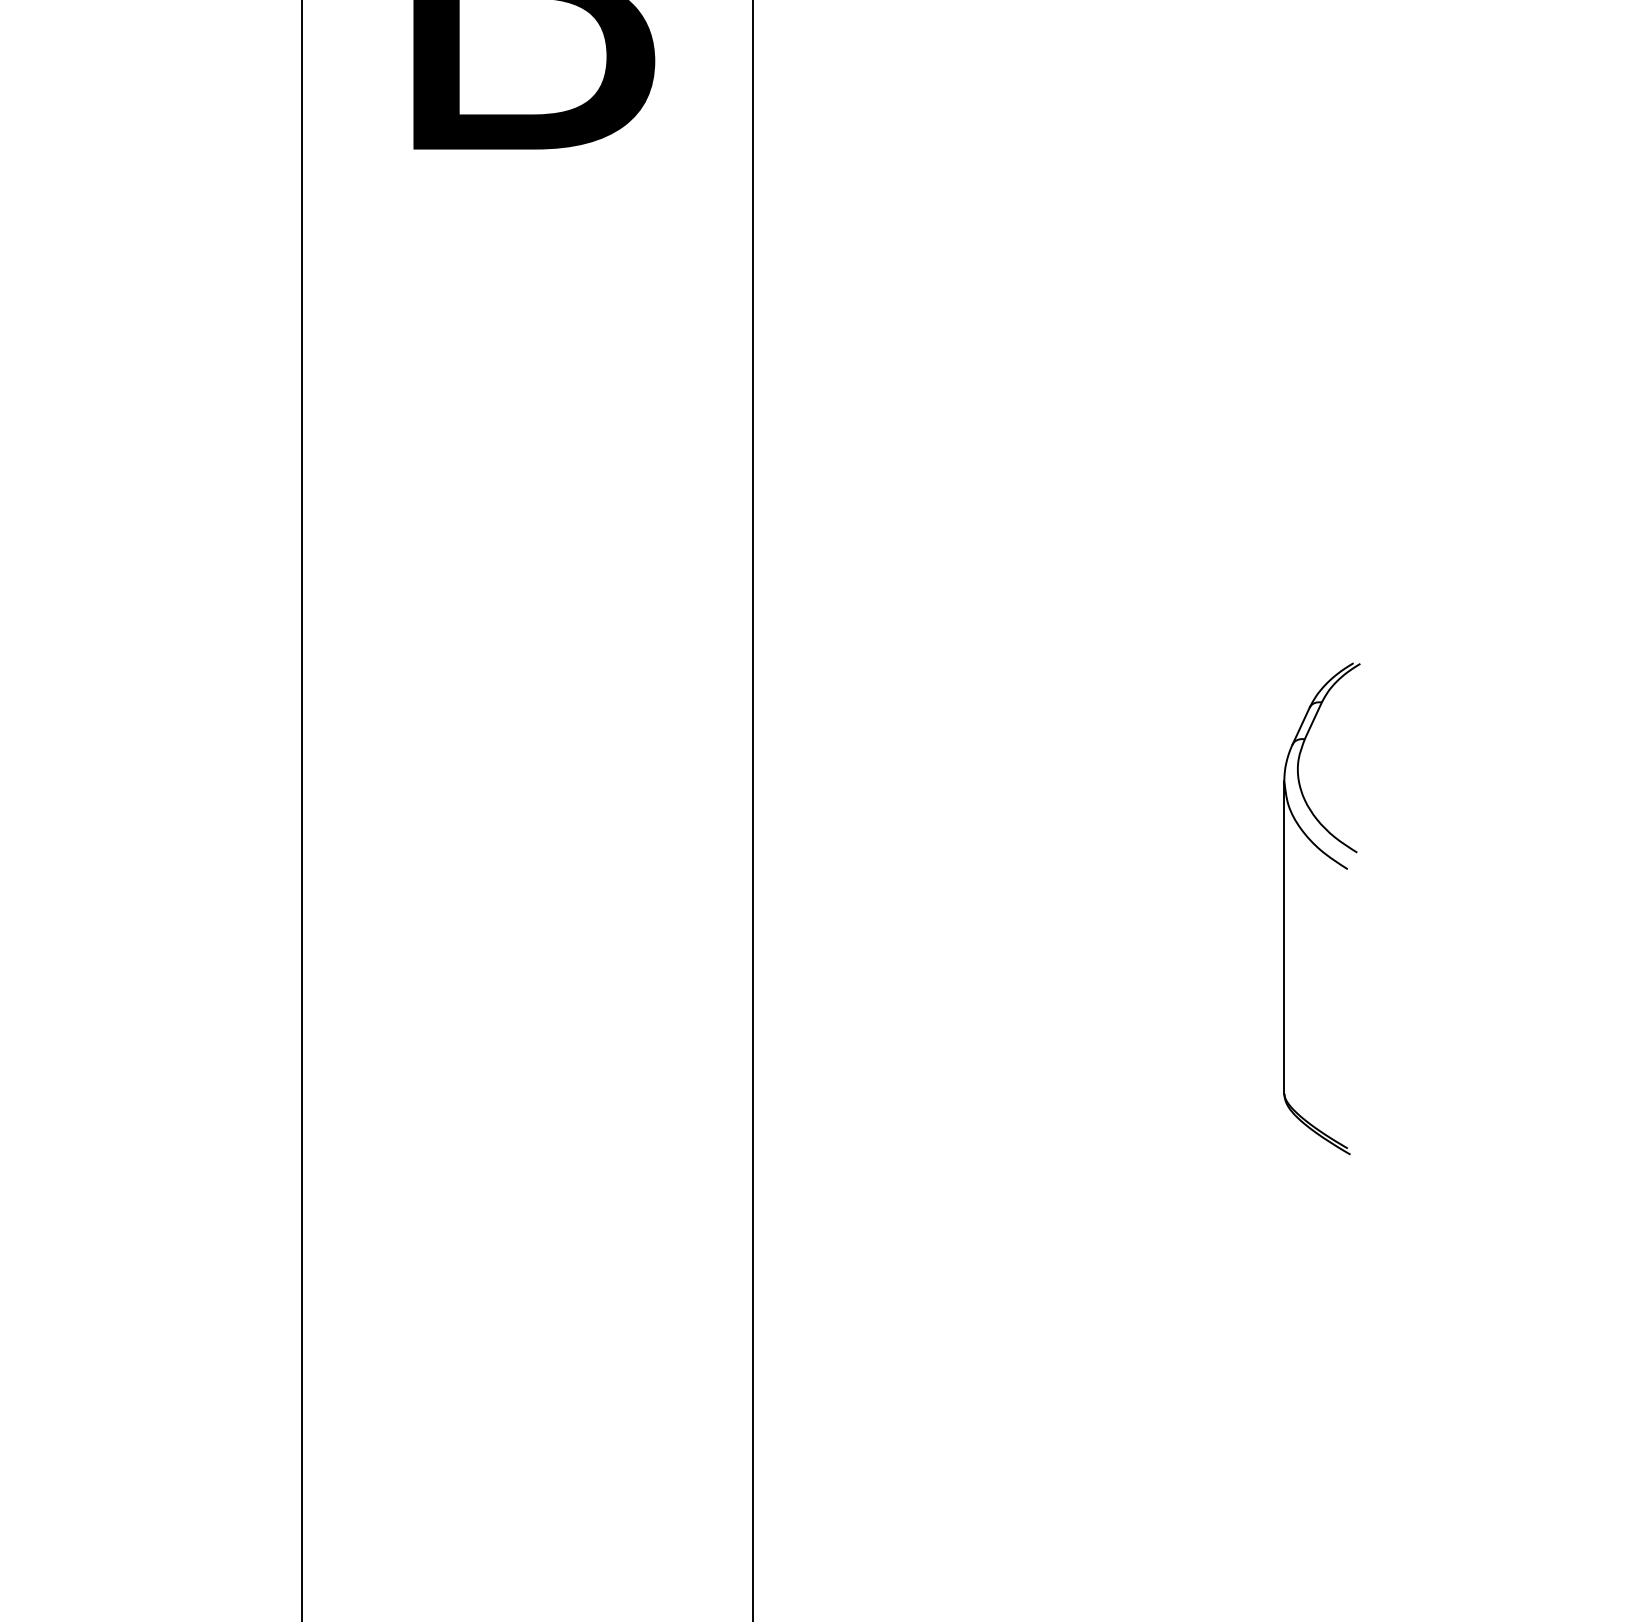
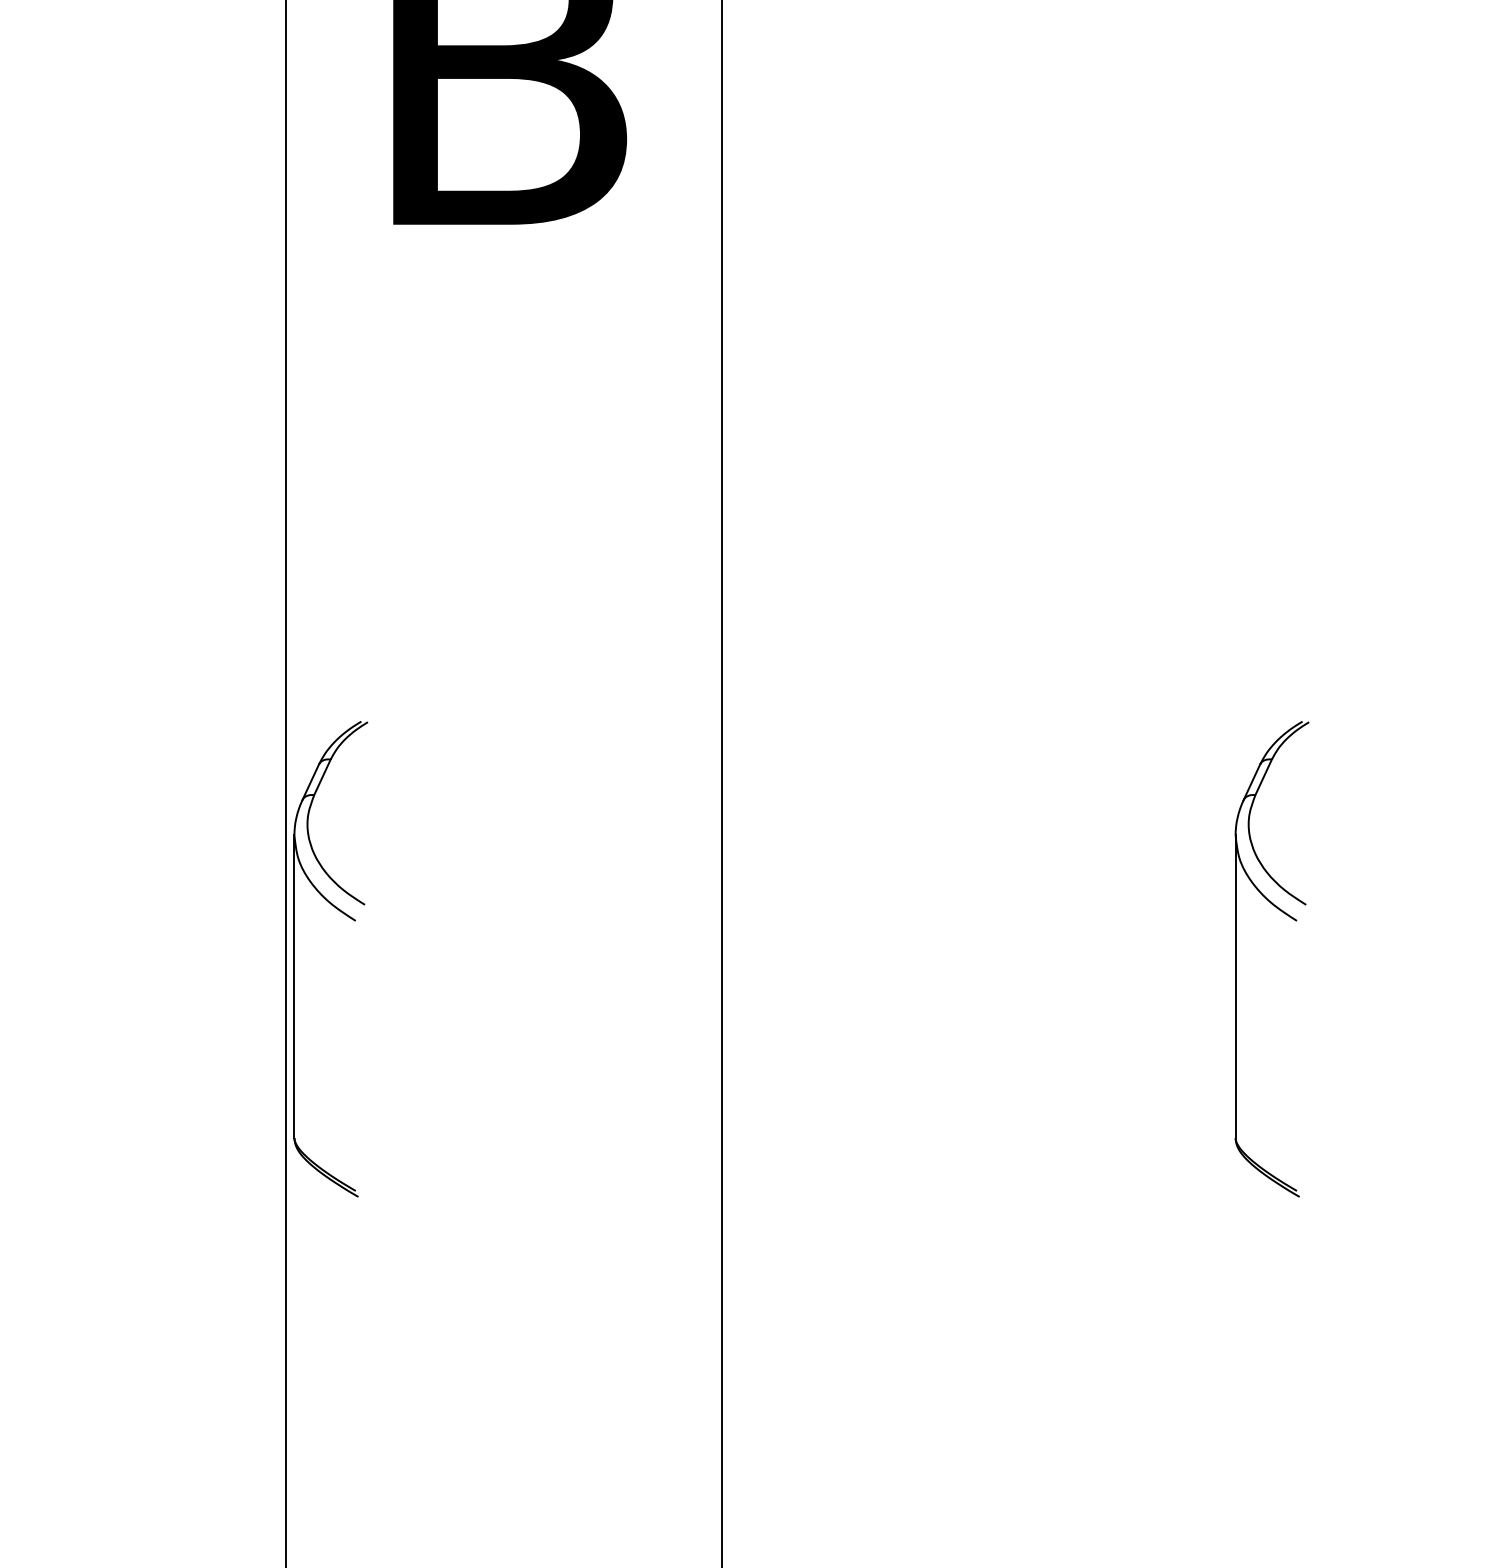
part: (311, 908) -> (294, 958), added

